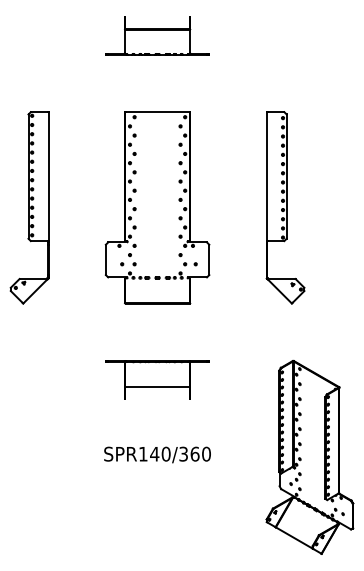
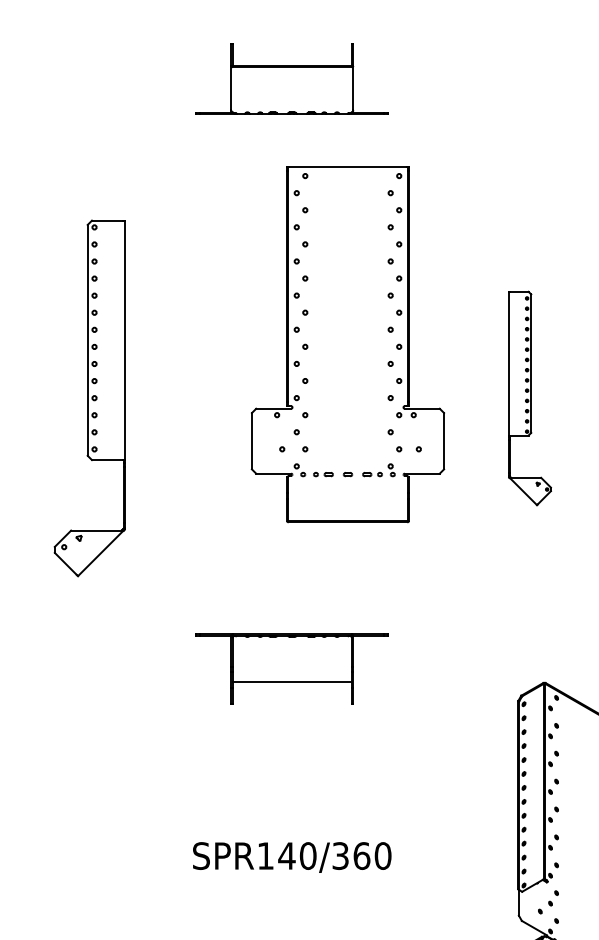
part: (29, 207) -> (89, 397), moved
part: (157, 207) -> (347, 343), moved
part: (285, 207) -> (529, 397), size x0.6
part: (157, 379) -> (292, 668), moved

